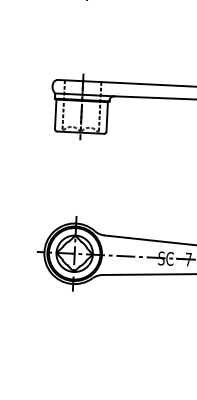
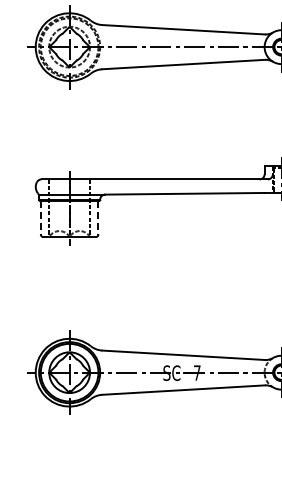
line: (55, 113) -> (40, 217), solid -> dashed
line: (107, 116) -> (98, 217), solid -> dashed

